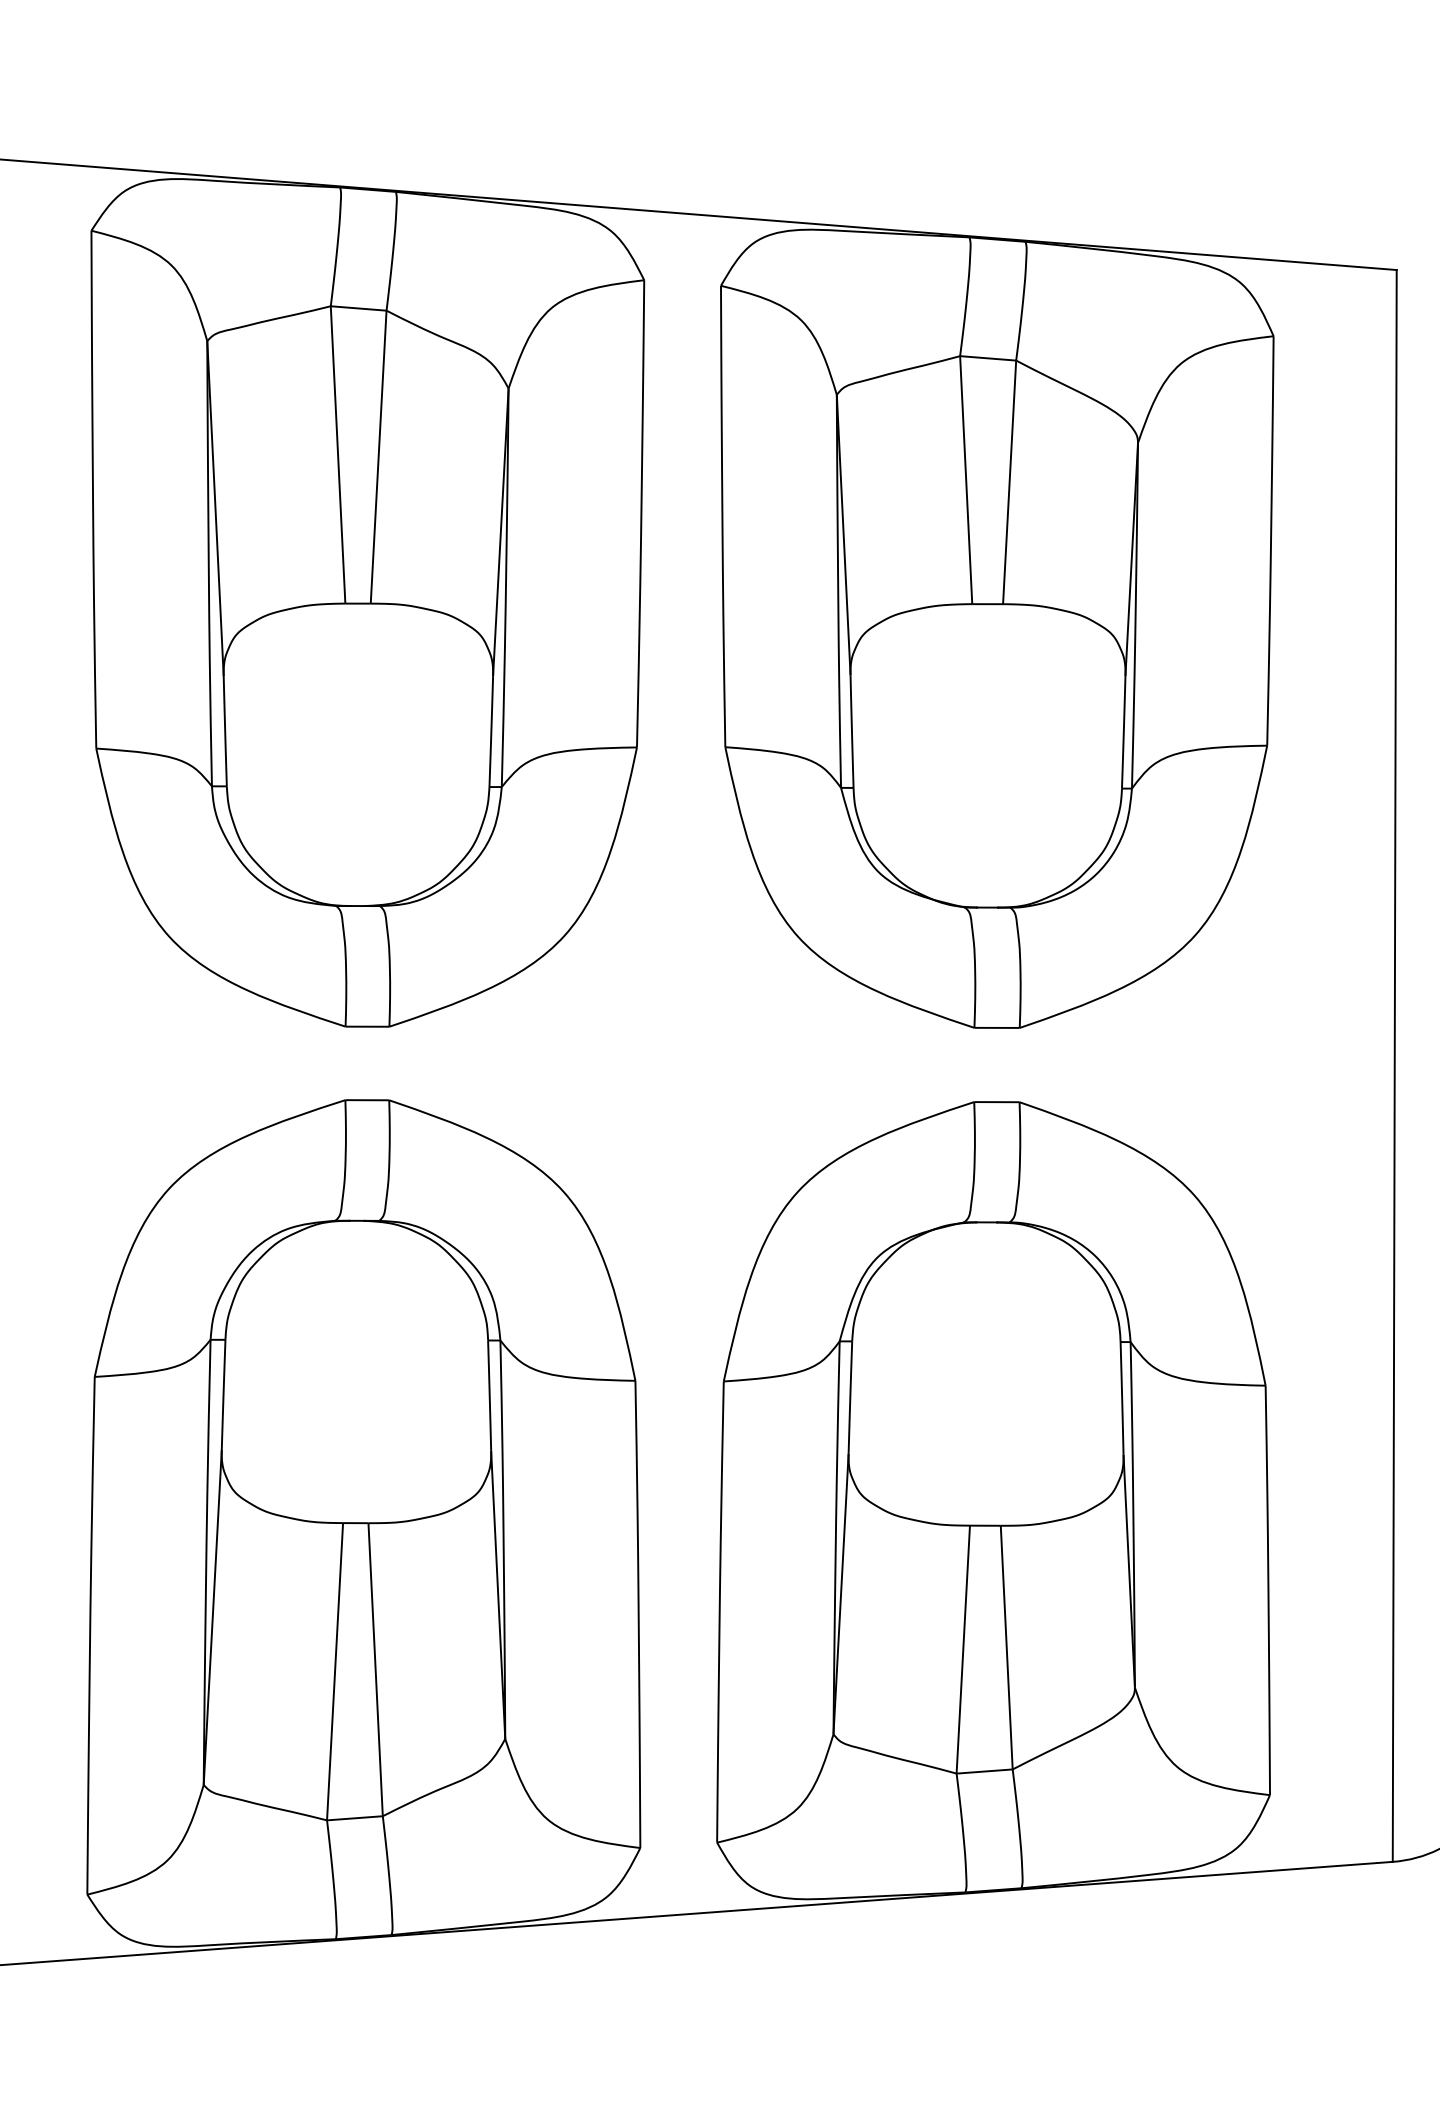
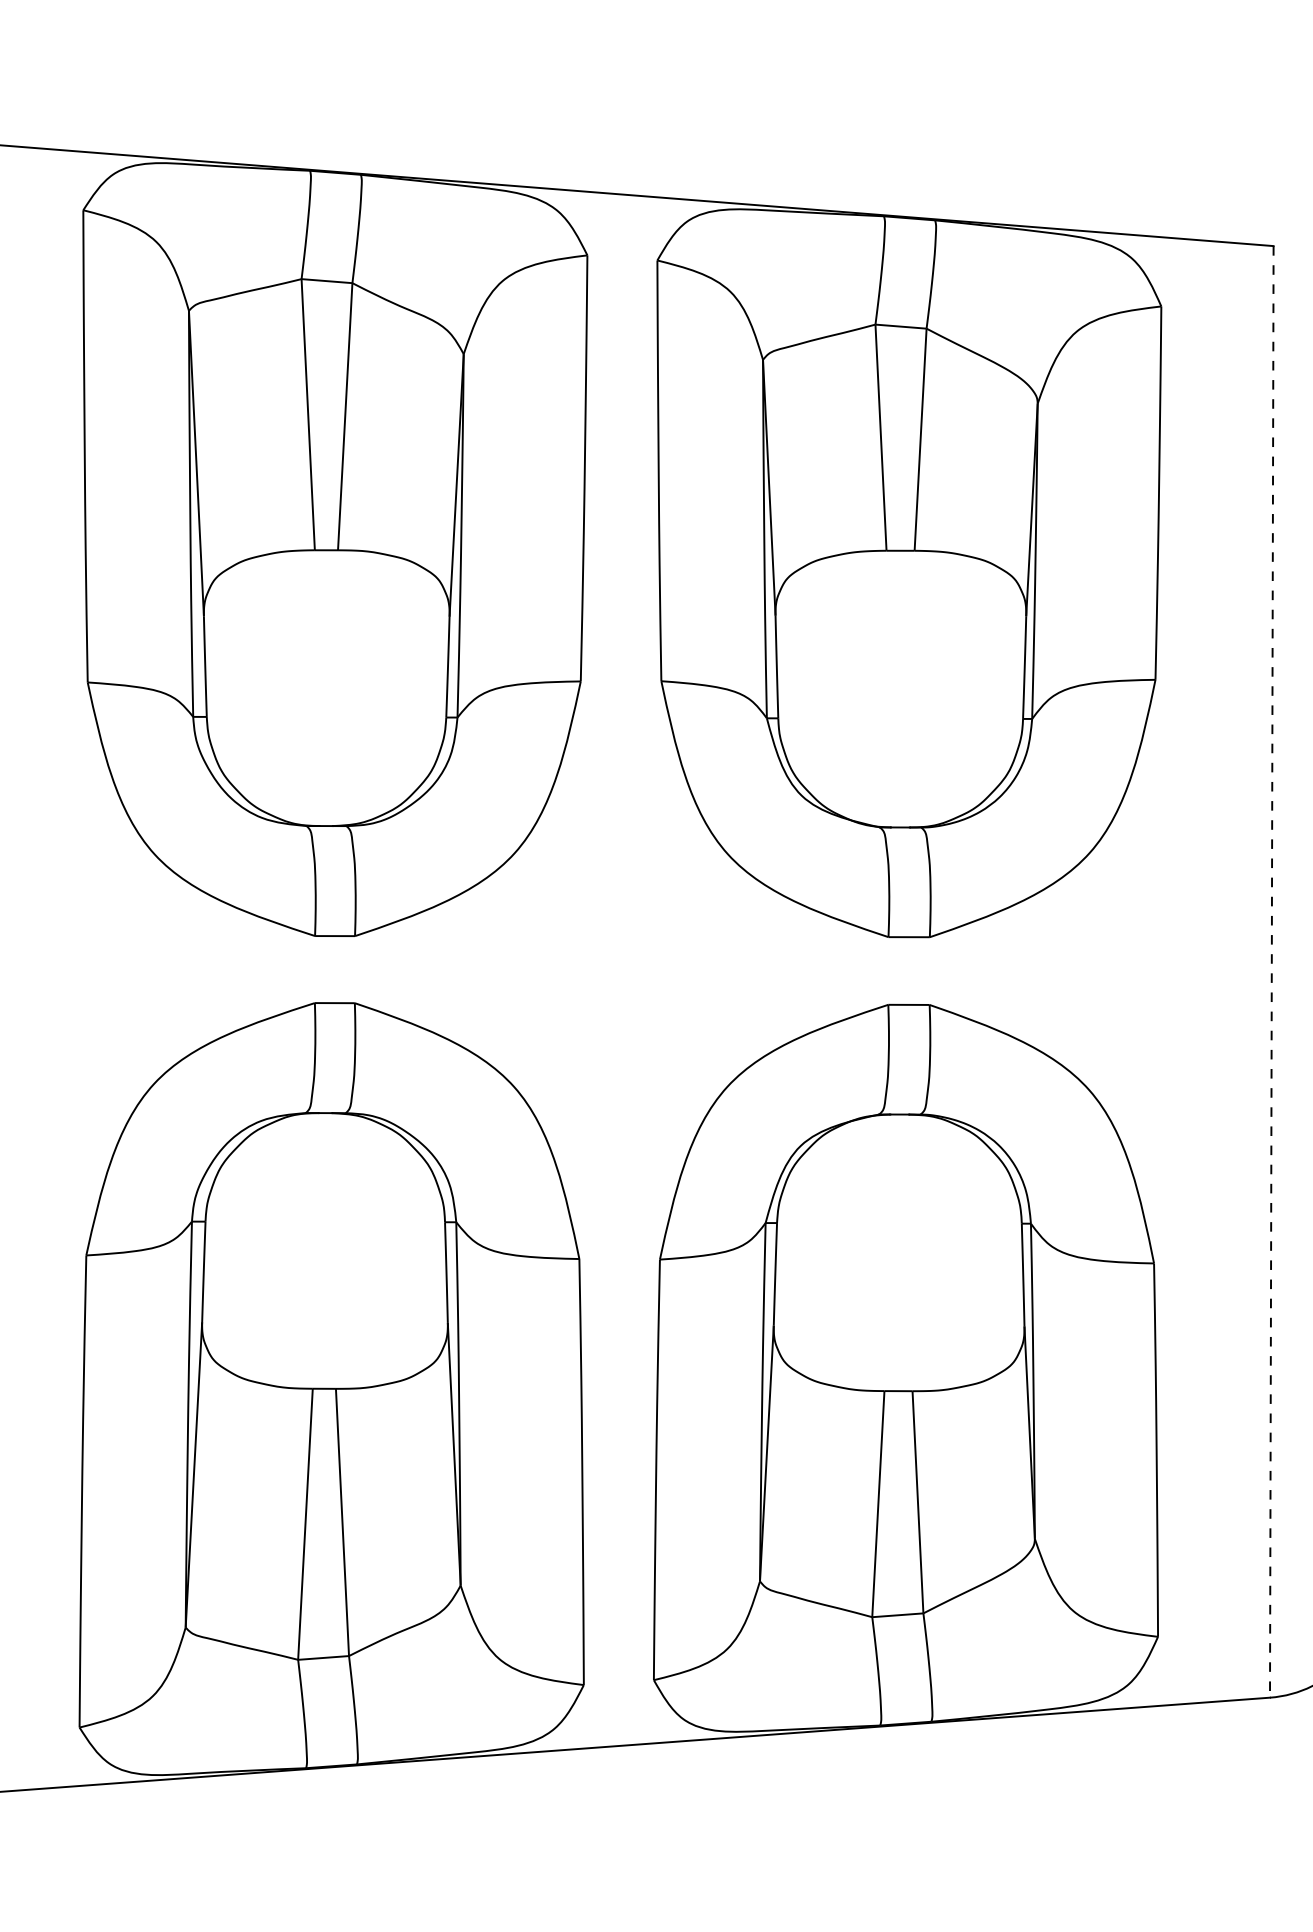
line: (1394, 1065) -> (1271, 971), solid -> dashed

